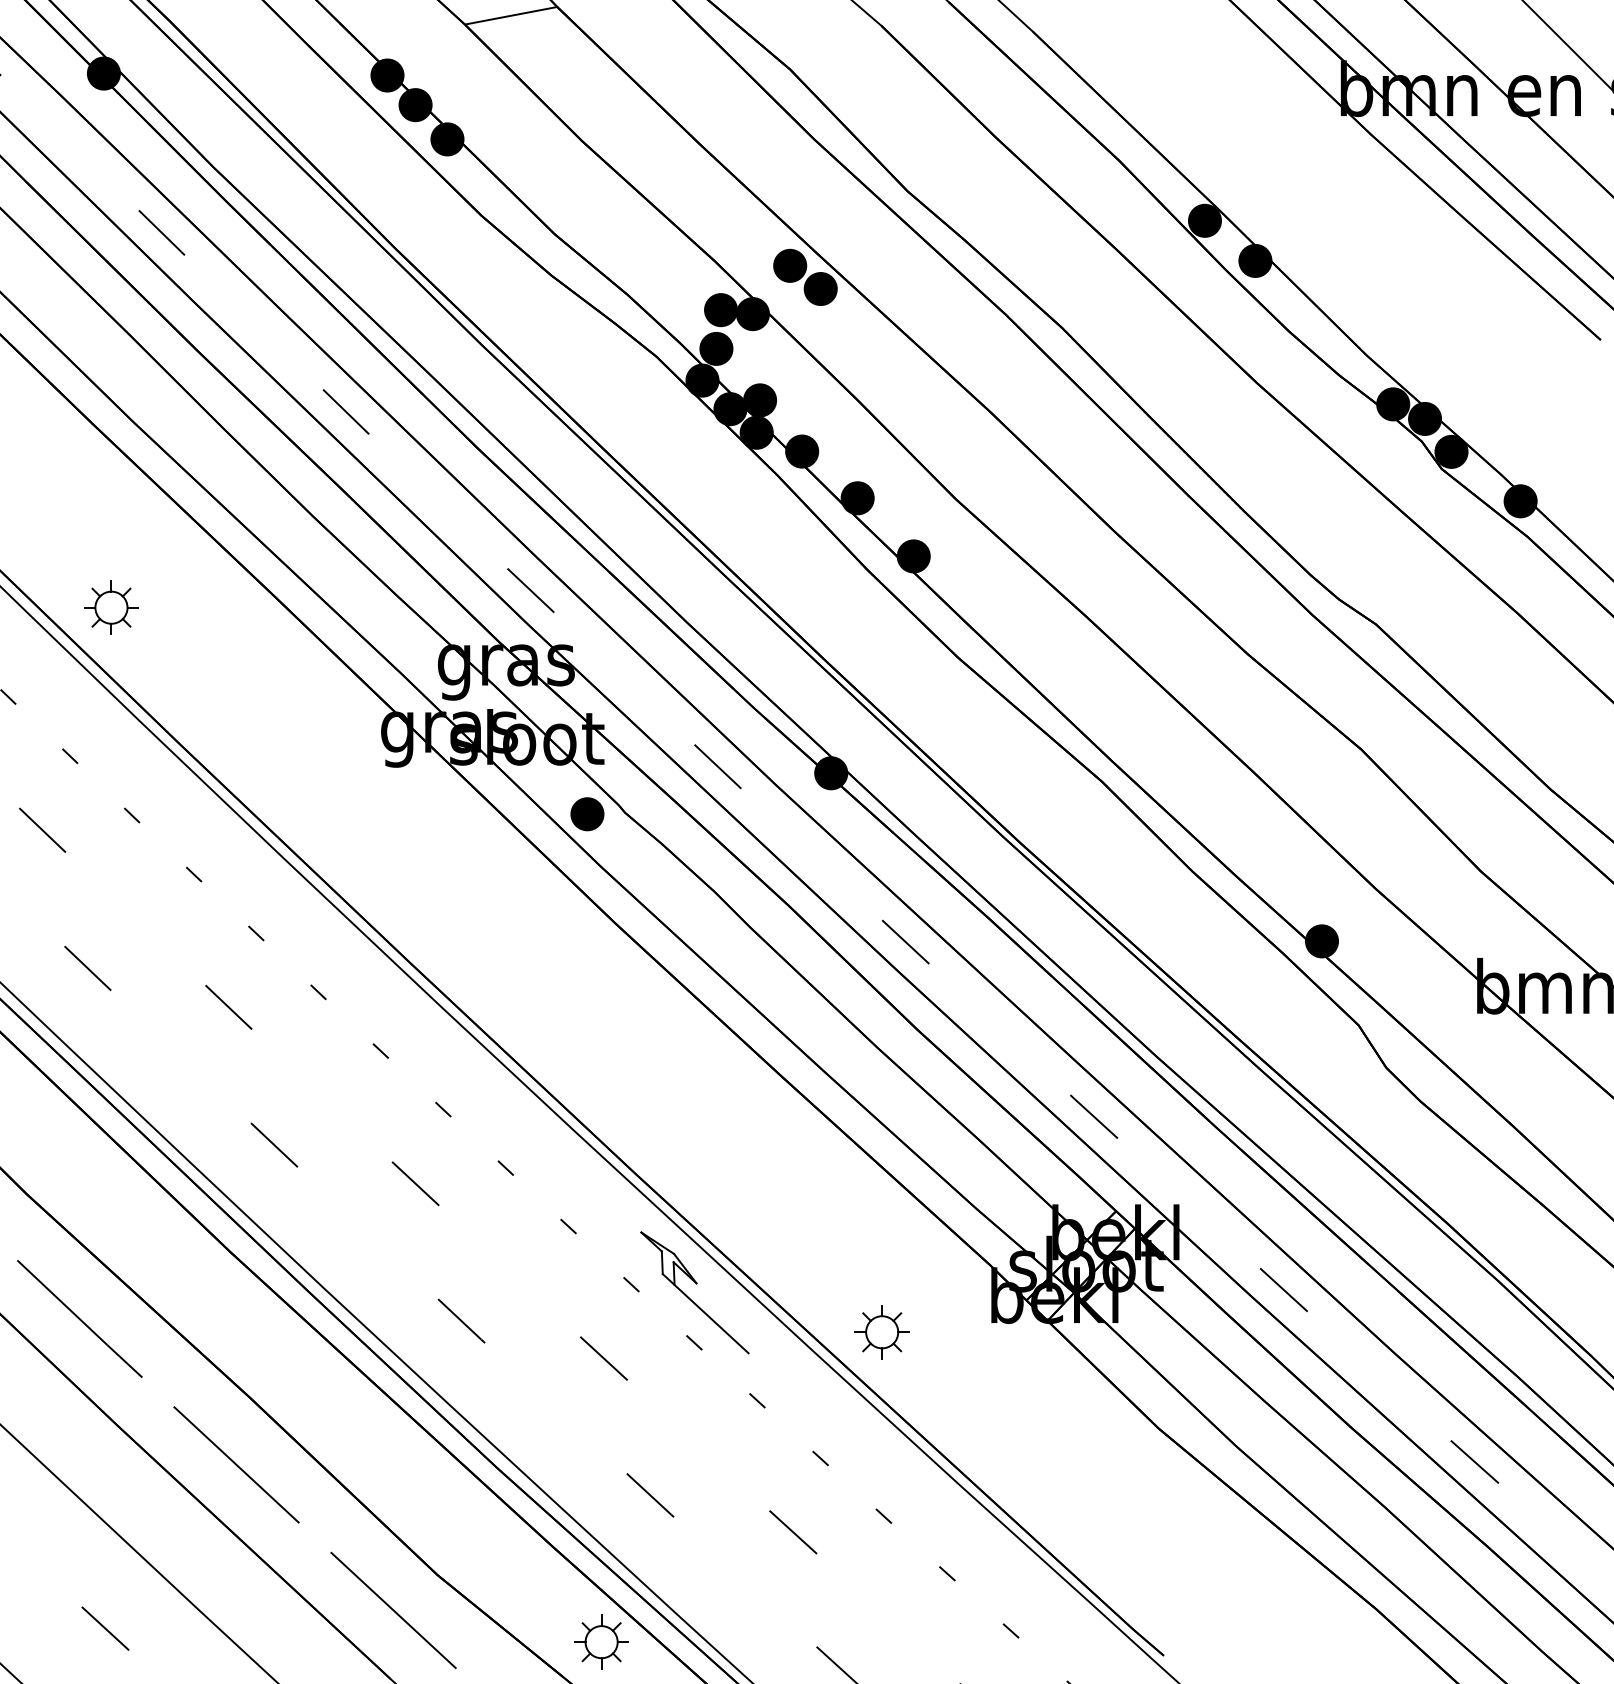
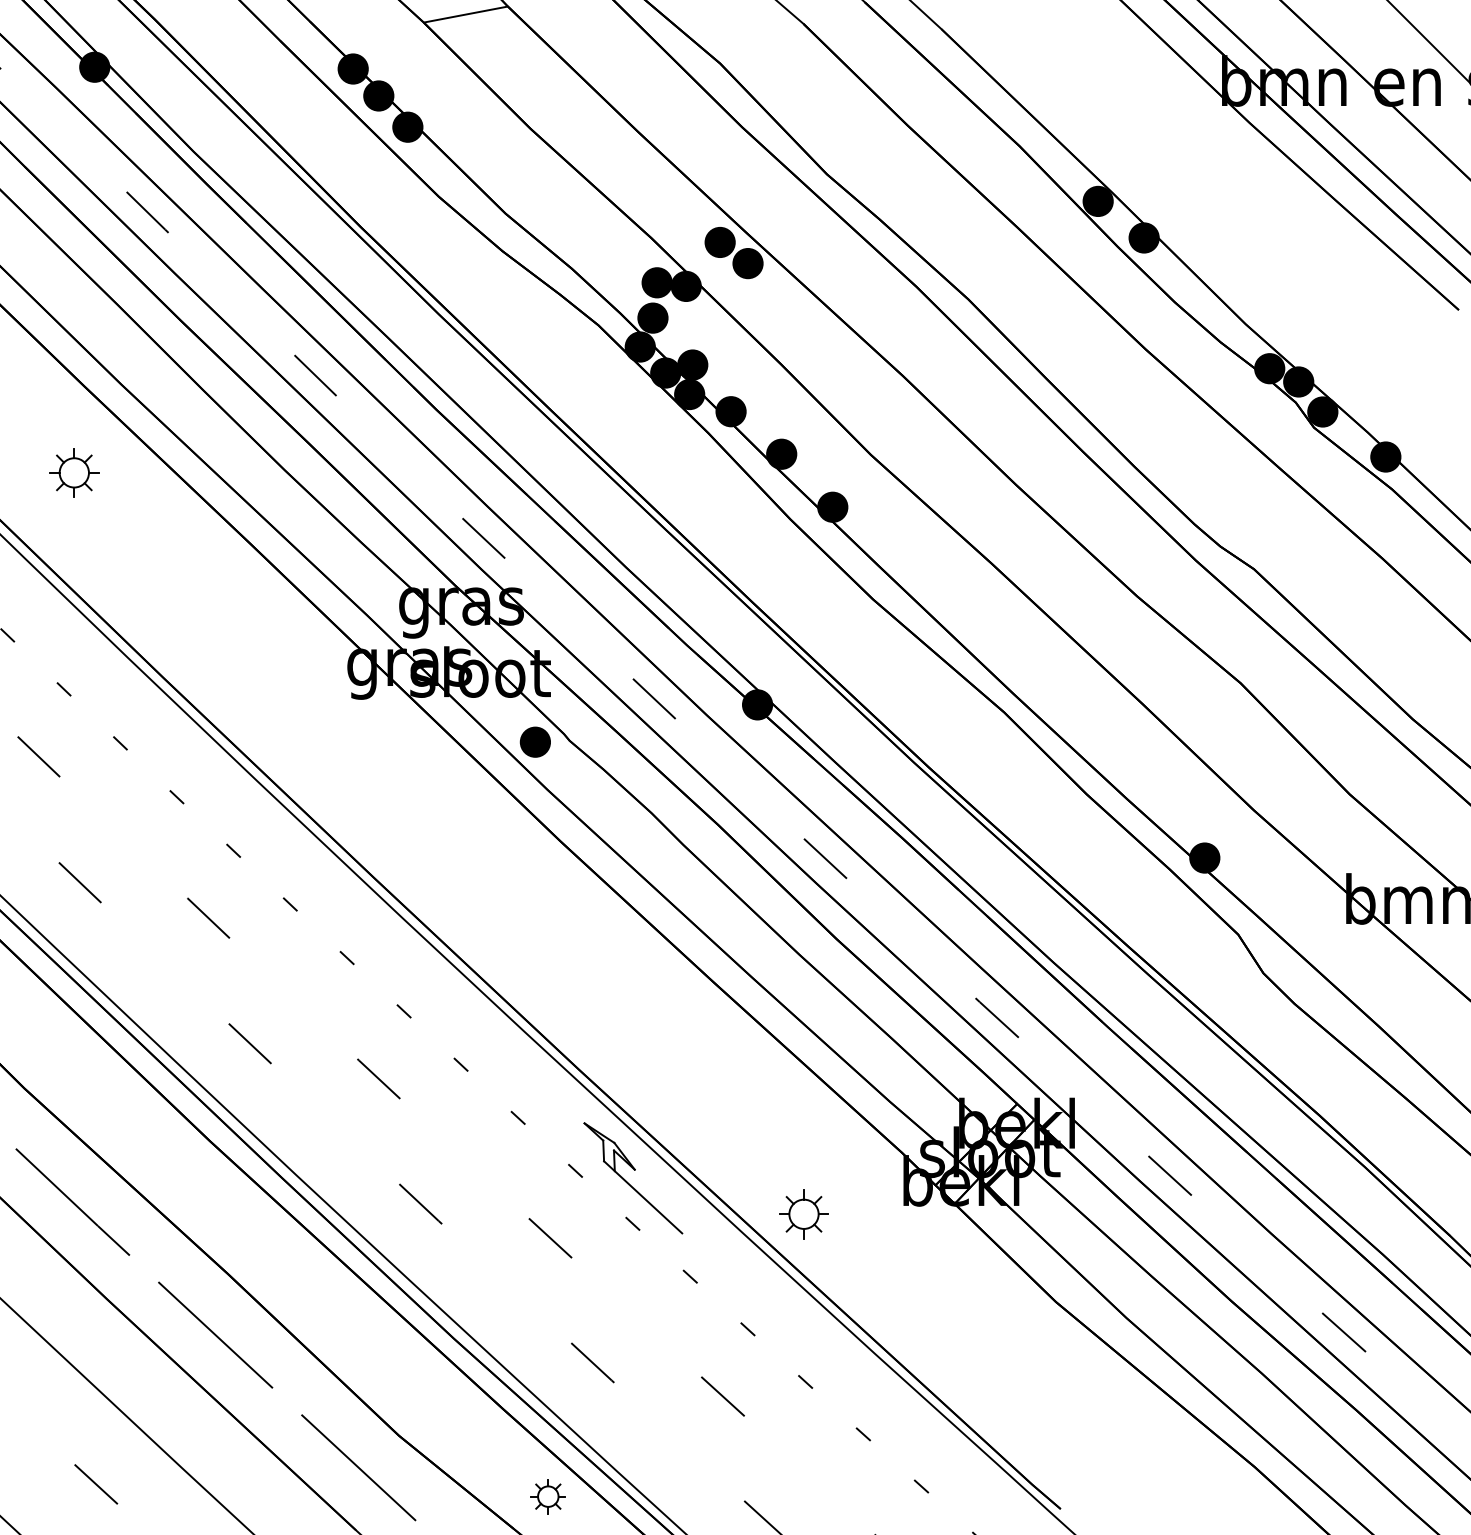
part: (111, 607) -> (74, 472), moved
part: (601, 1641) -> (548, 1496), size x0.7

